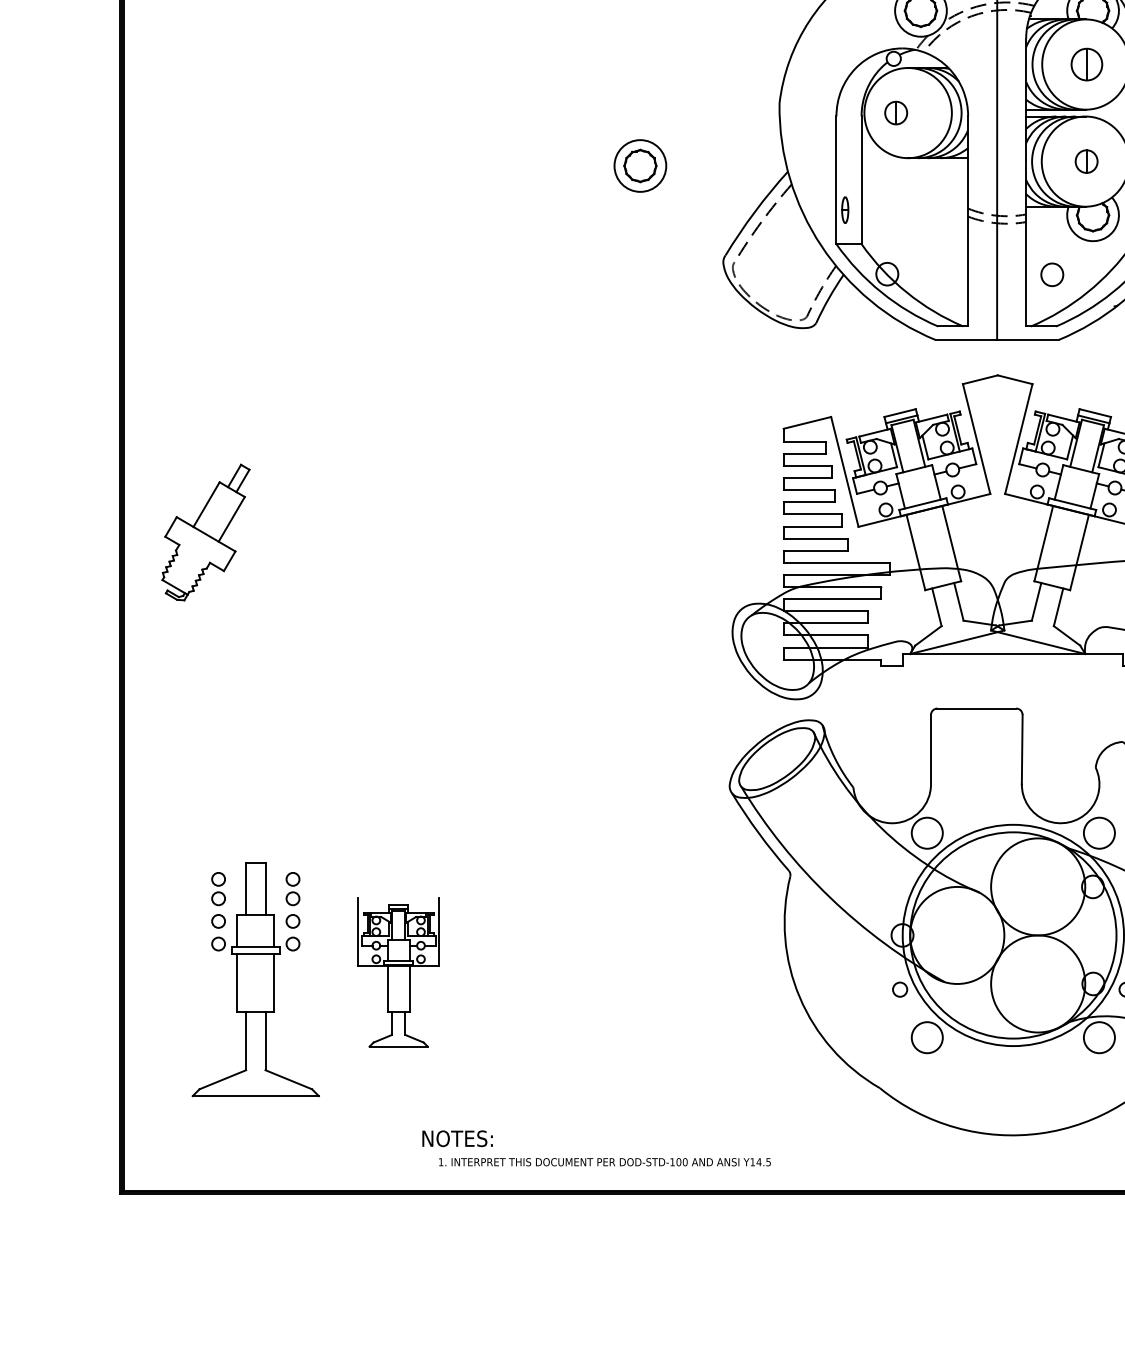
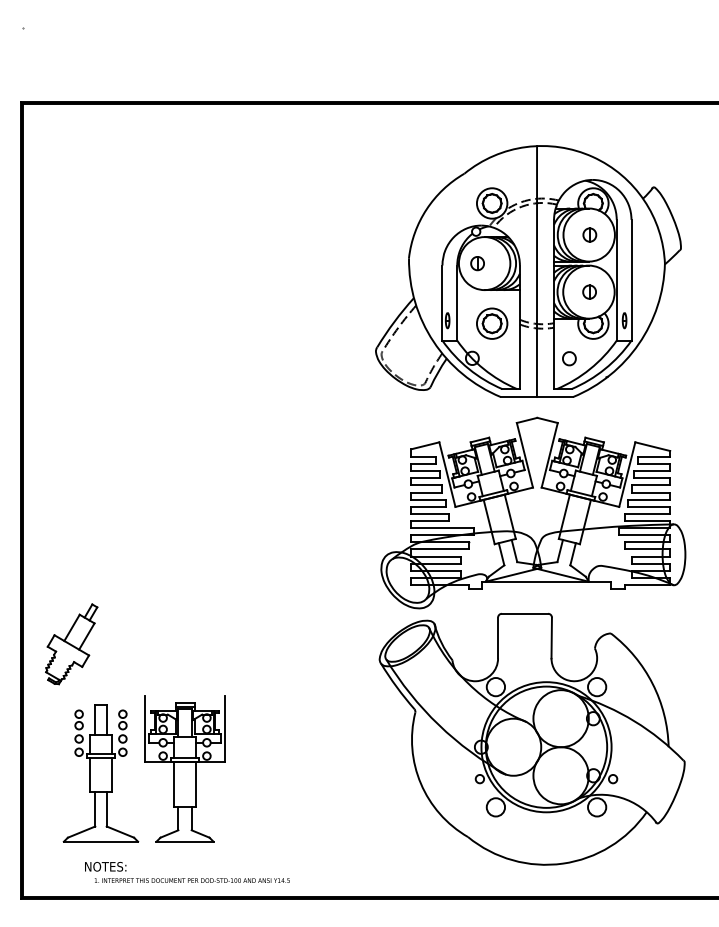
part: (1086, 63) -> (589, 234), size x0.71
part: (640, 165) -> (492, 323), moved
part: (205, 532) -> (71, 644), moved
part: (397, 971) -> (184, 768), size x1.67
text: (596, 1148) -> (187, 872), moved

